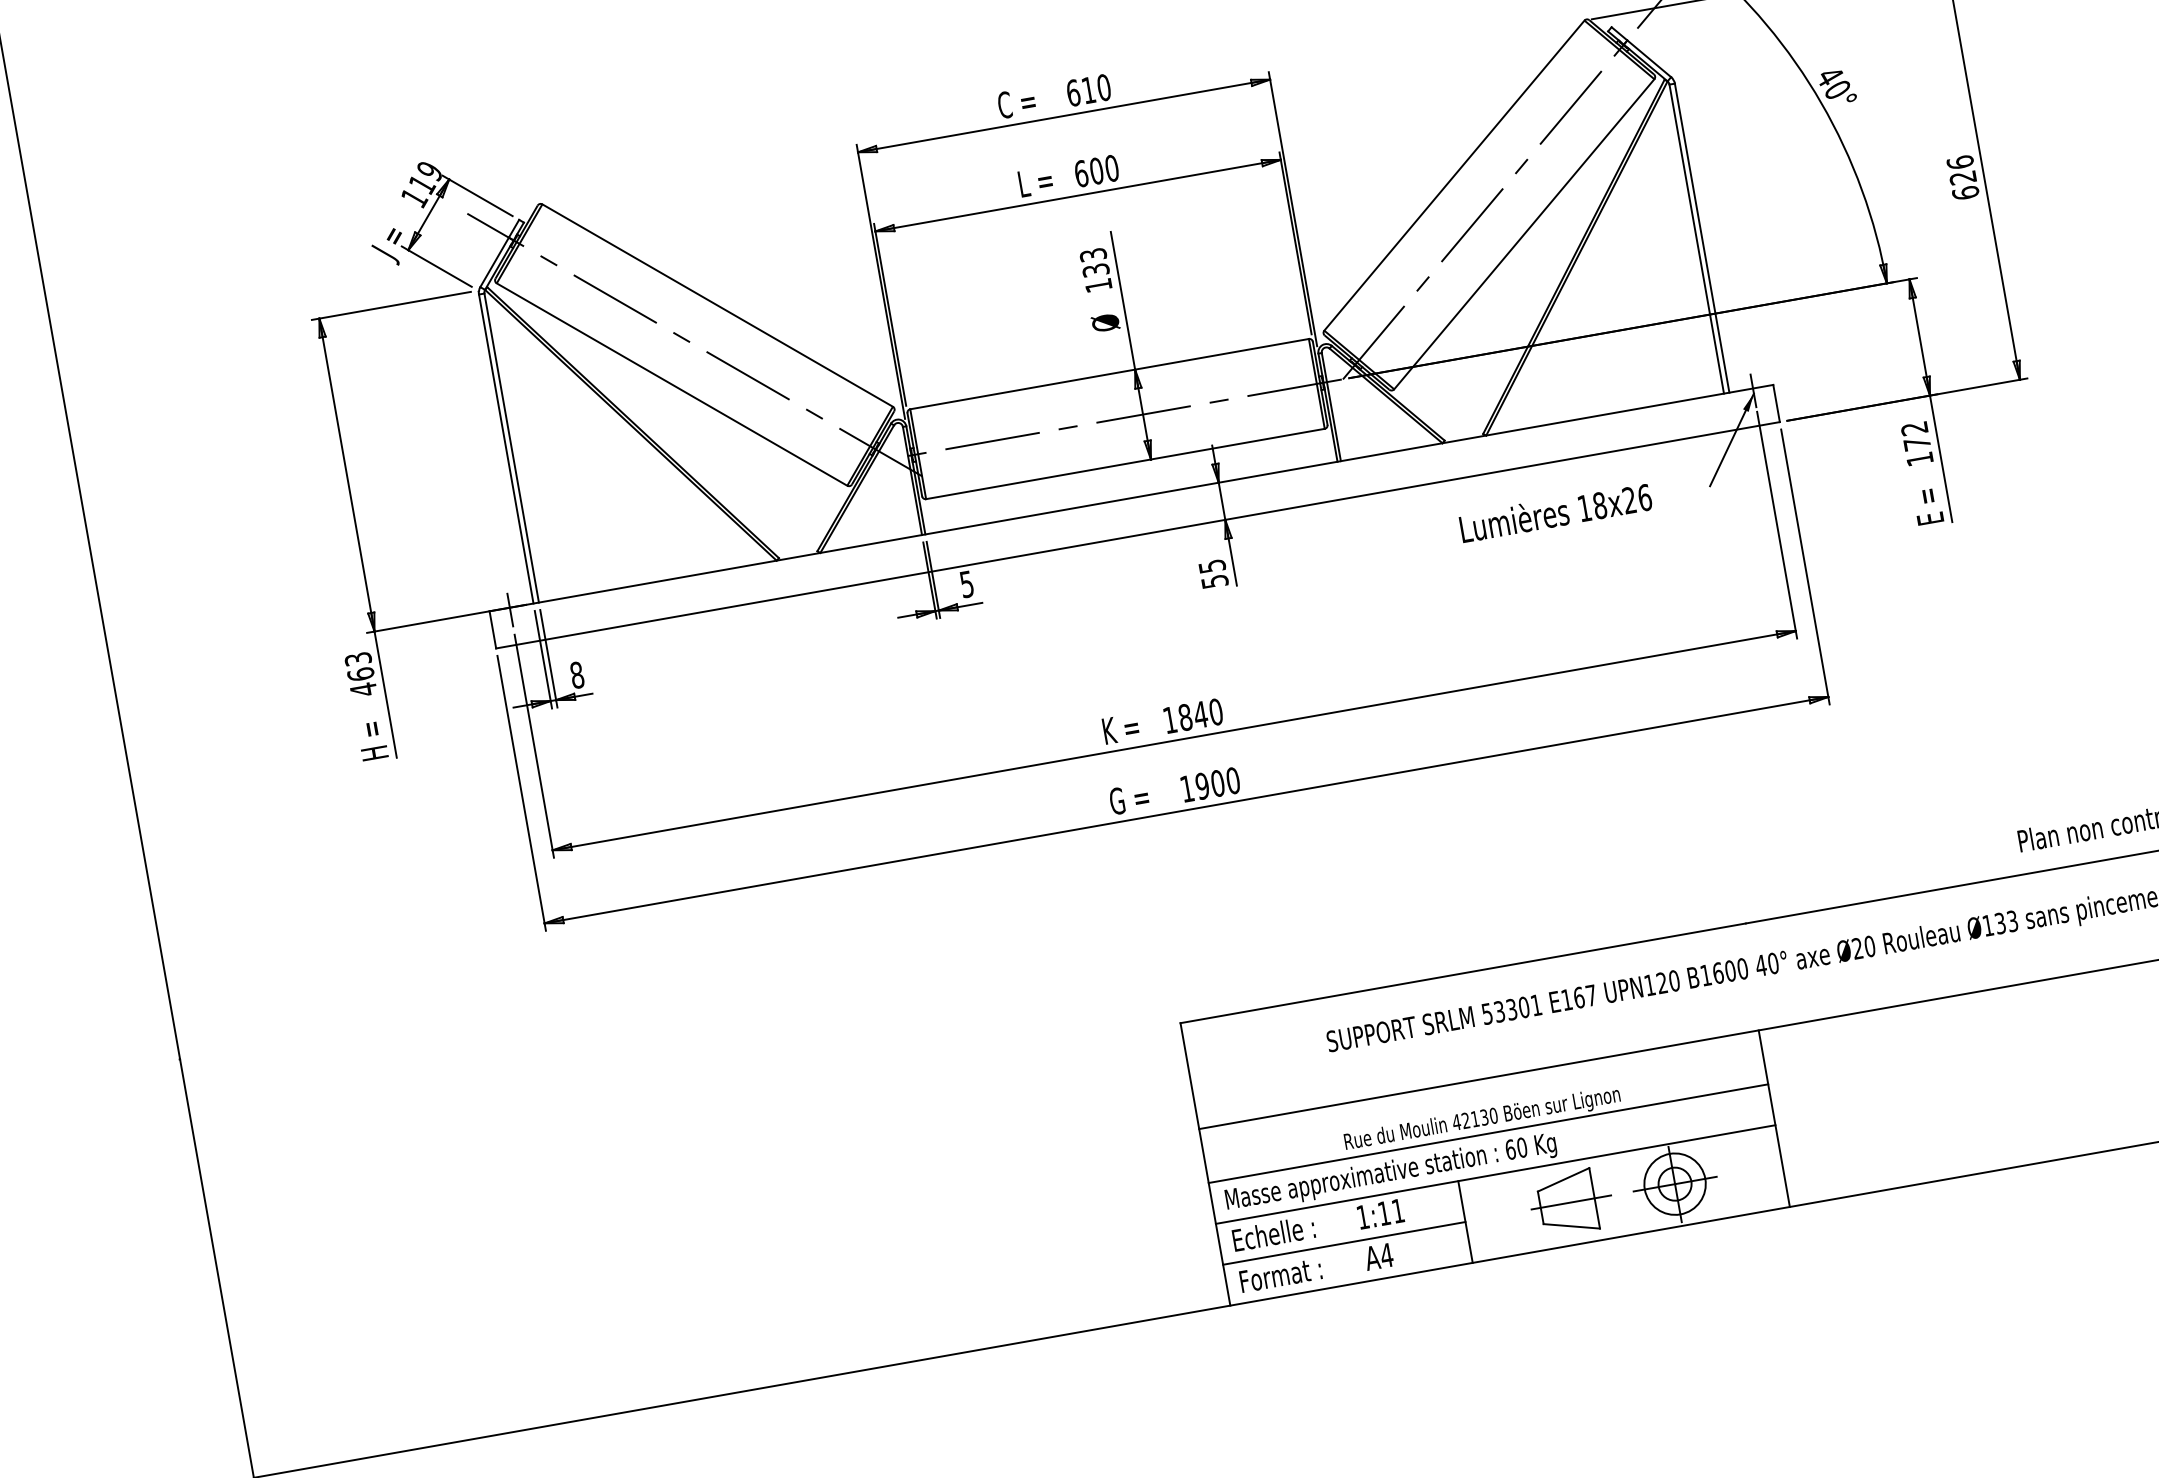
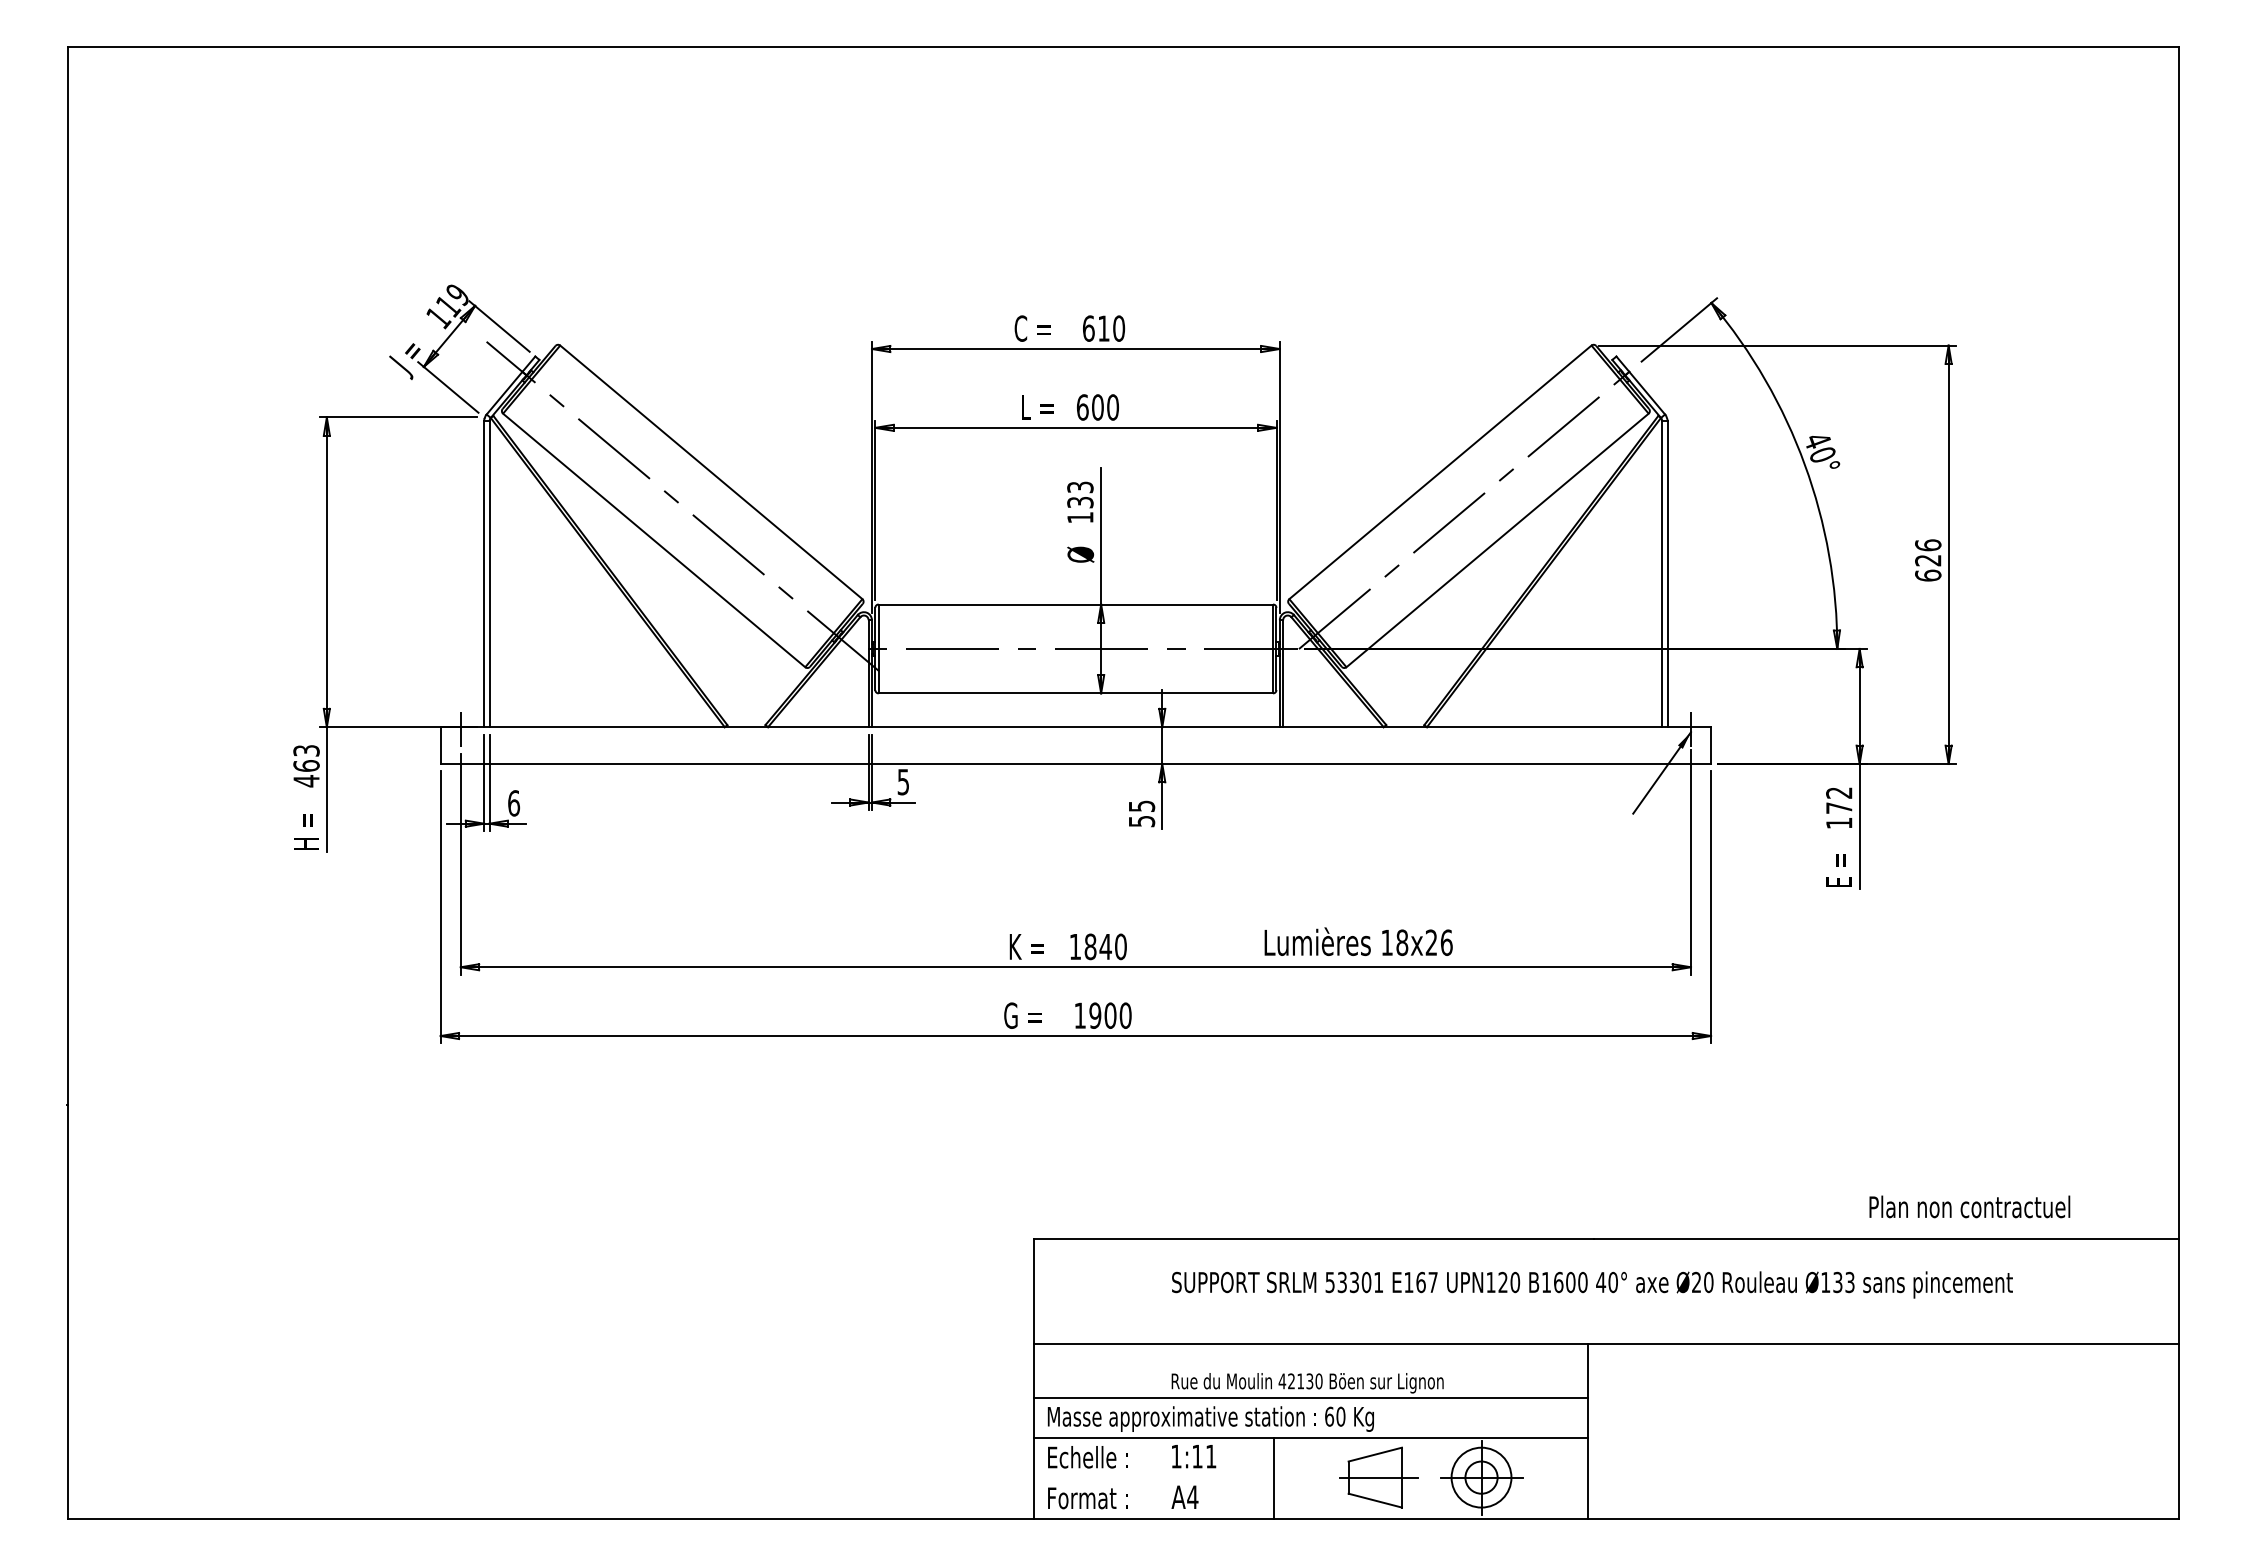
text: (1555, 512) -> (1358, 941), moved
text: (577, 675) -> (514, 803), 8 -> 6
line: (1343, 1243) -> (1153, 1478), removed

